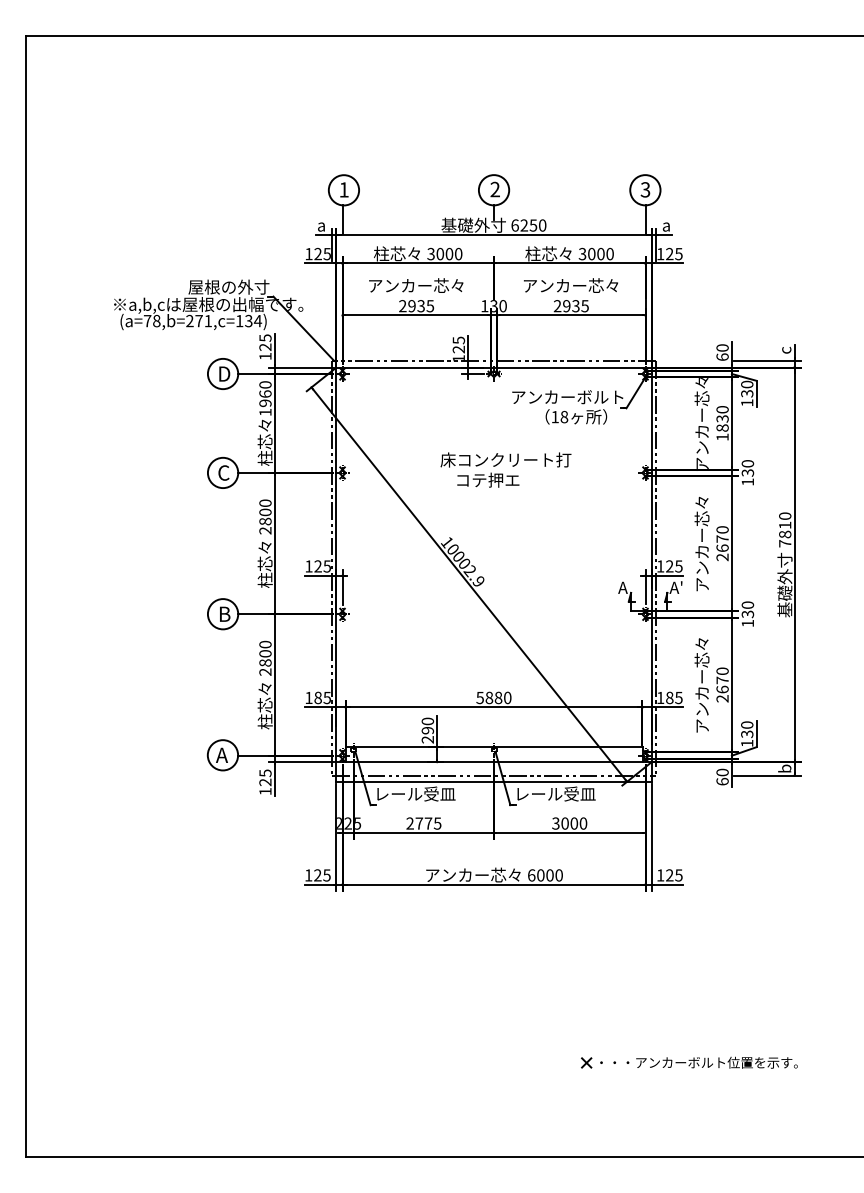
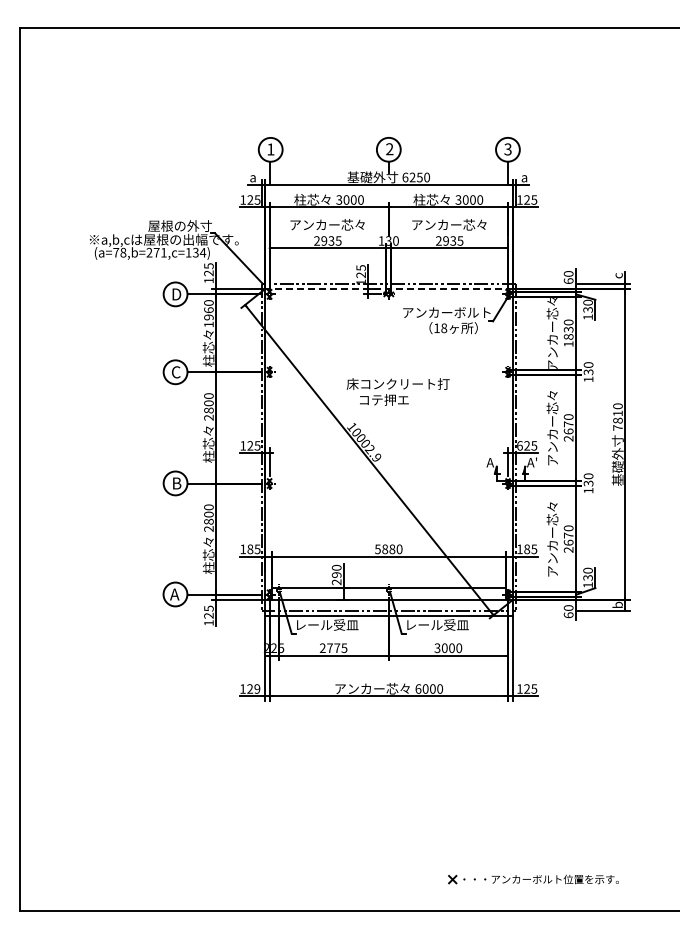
line: (493, 367) -> (388, 289), solid -> dashed
text: (505, 469) -> (397, 391), moved
text: (660, 566) -> (519, 445), 125 -> 625
text: (327, 874) -> (257, 688), 125 -> 129
part: (689, 1062) -> (533, 879), moved

